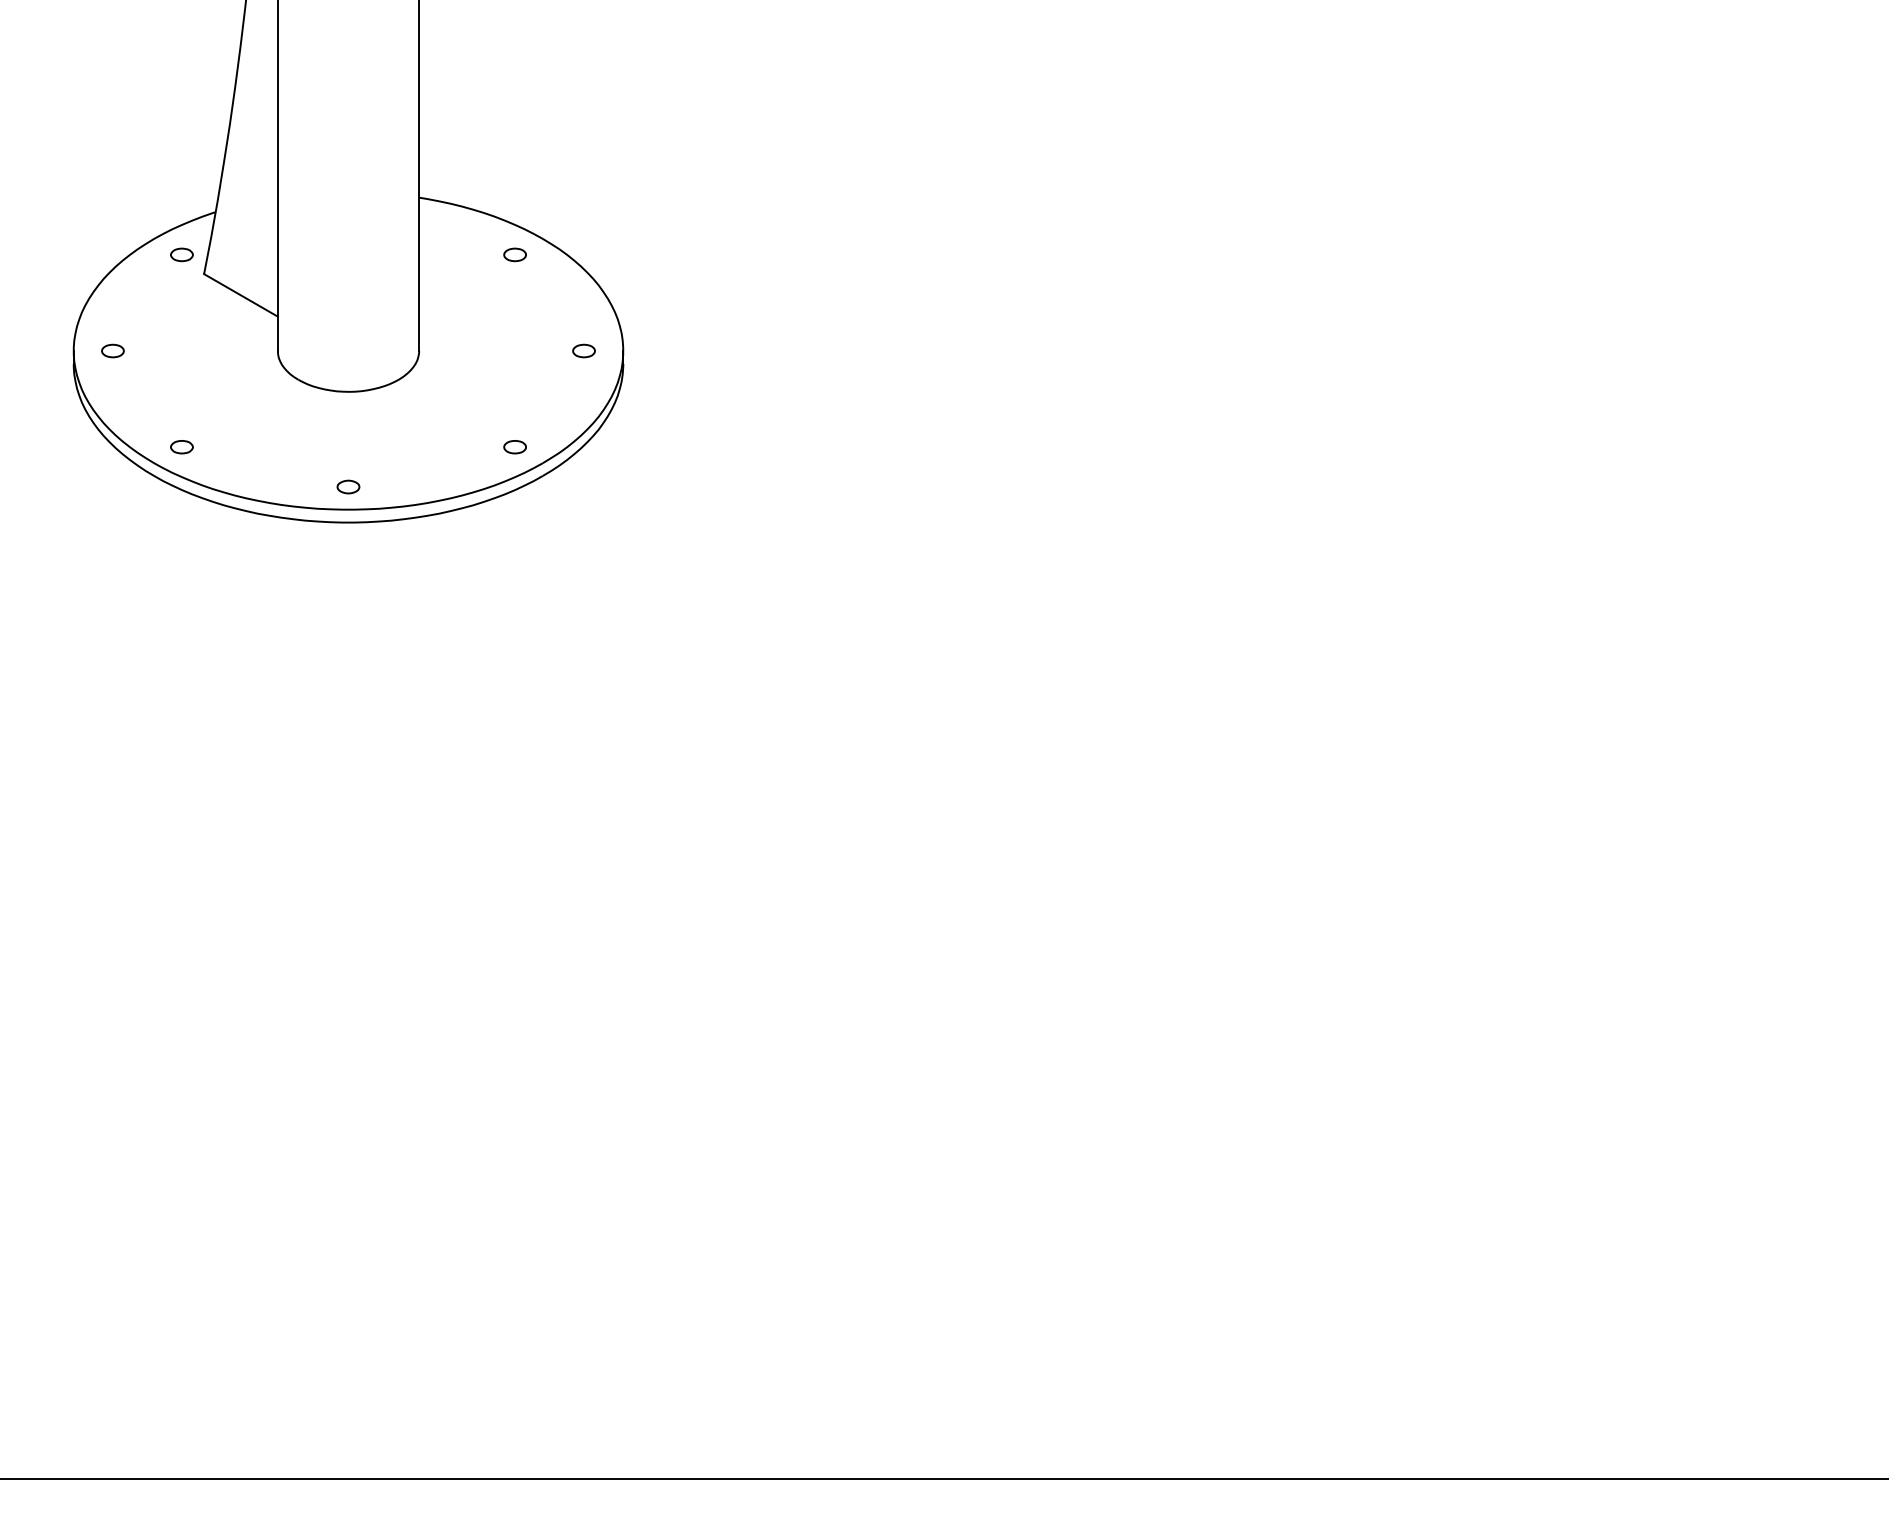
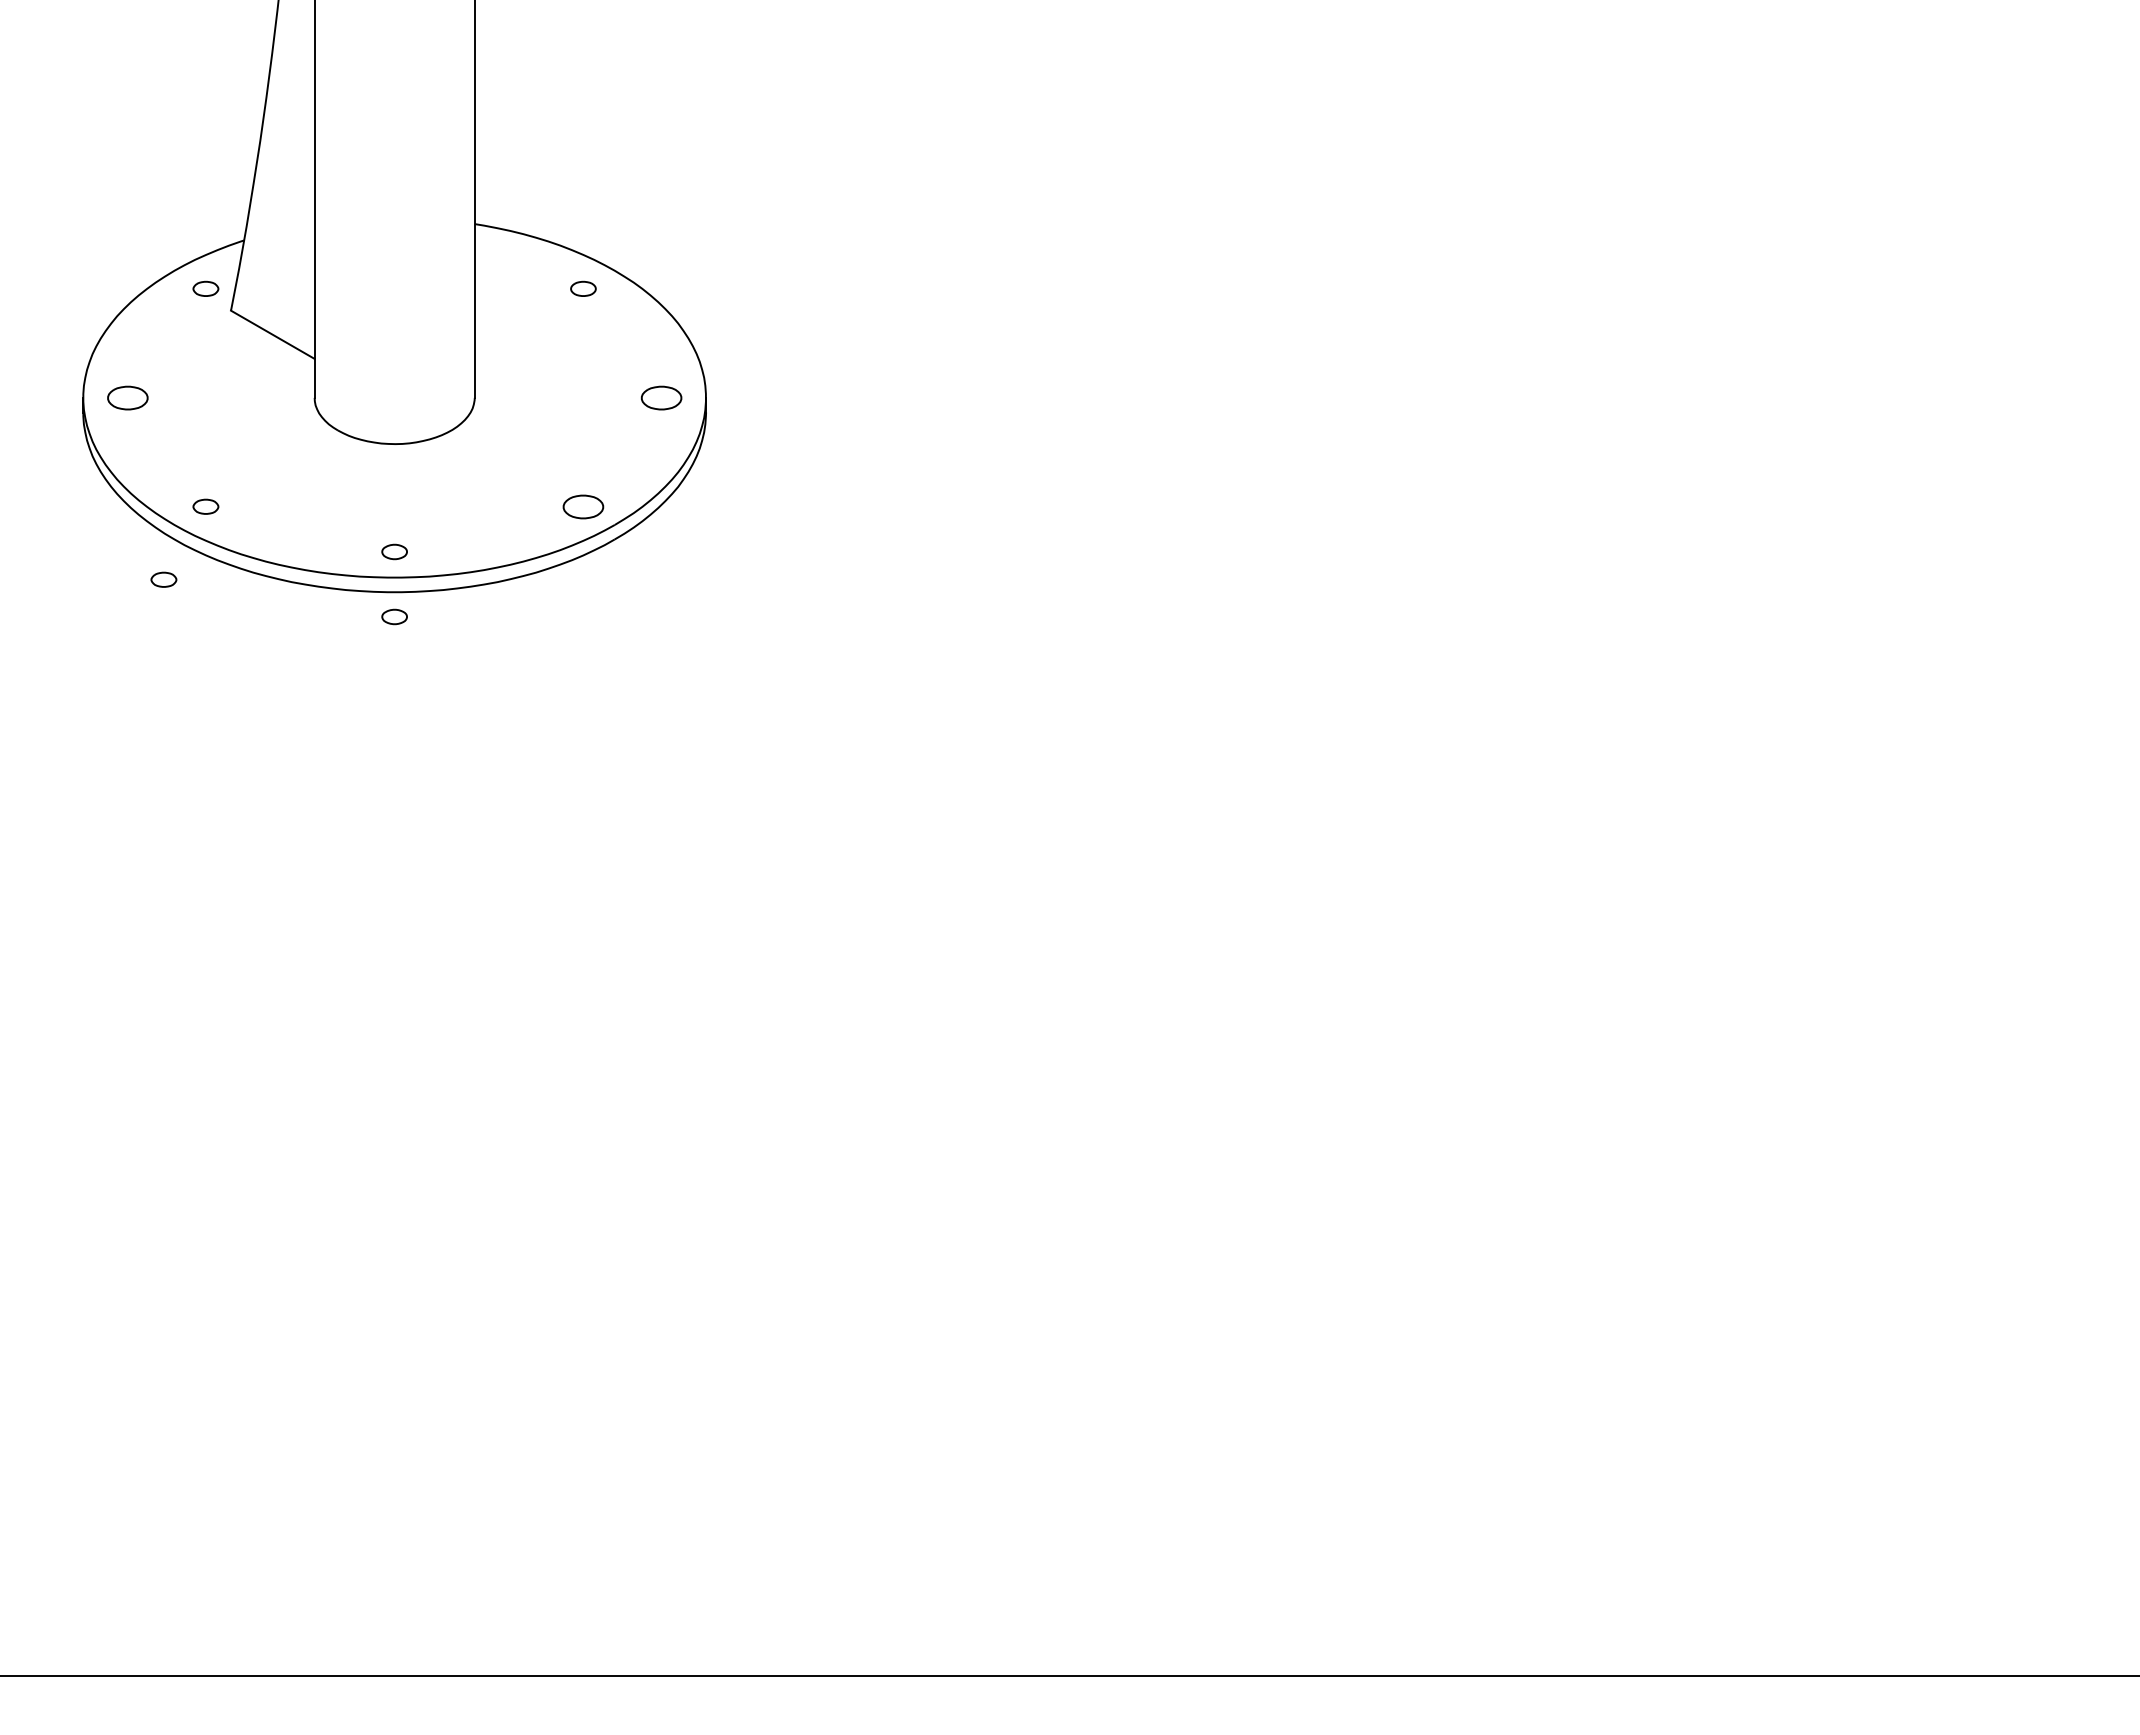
part: (112, 350) -> (127, 397), size x1.6
part: (583, 350) -> (661, 397), size x1.6
part: (515, 446) -> (583, 506), size x1.6
part: (144, 511) -> (163, 579), added
part: (348, 543) -> (394, 616), added

